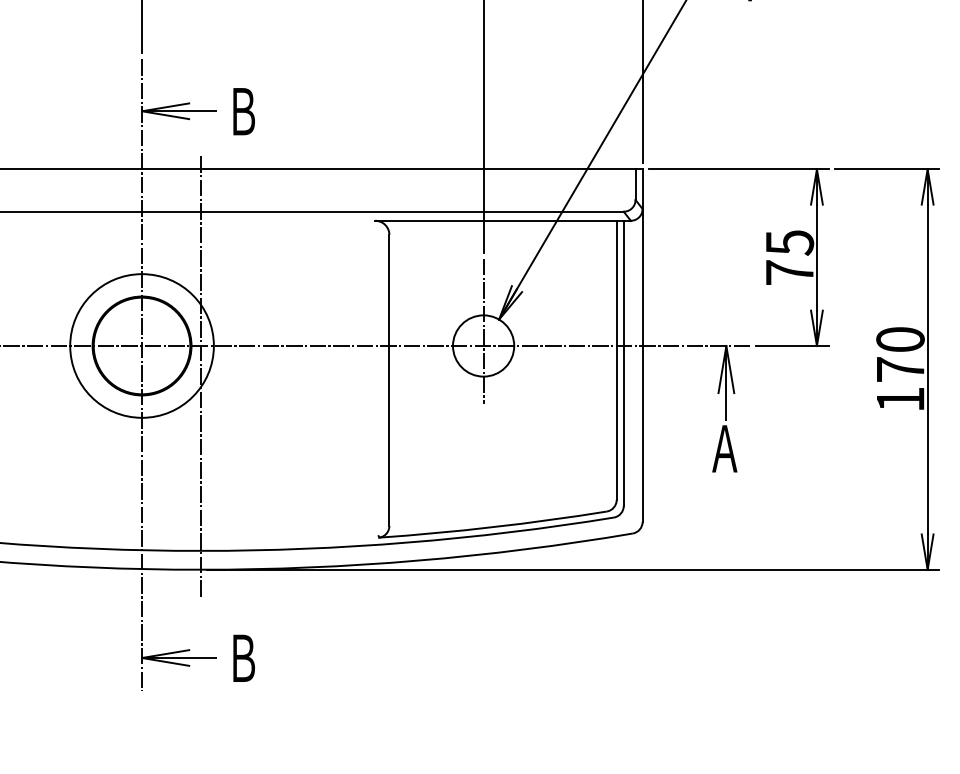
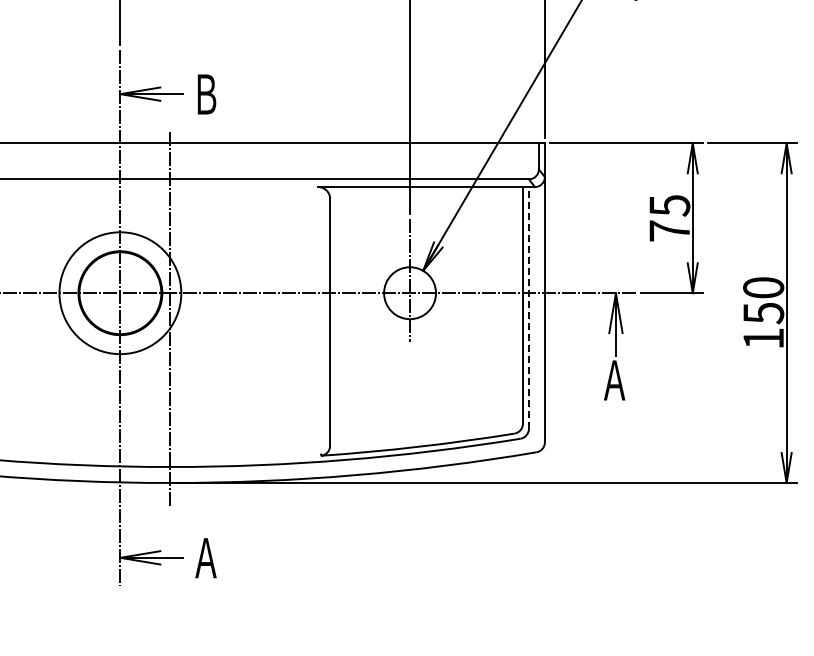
line: (623, 362) -> (528, 307), solid -> dashed
text: (900, 369) -> (763, 313), 170 -> 150
text: (242, 658) -> (205, 558), Ｂ -> Ａ

